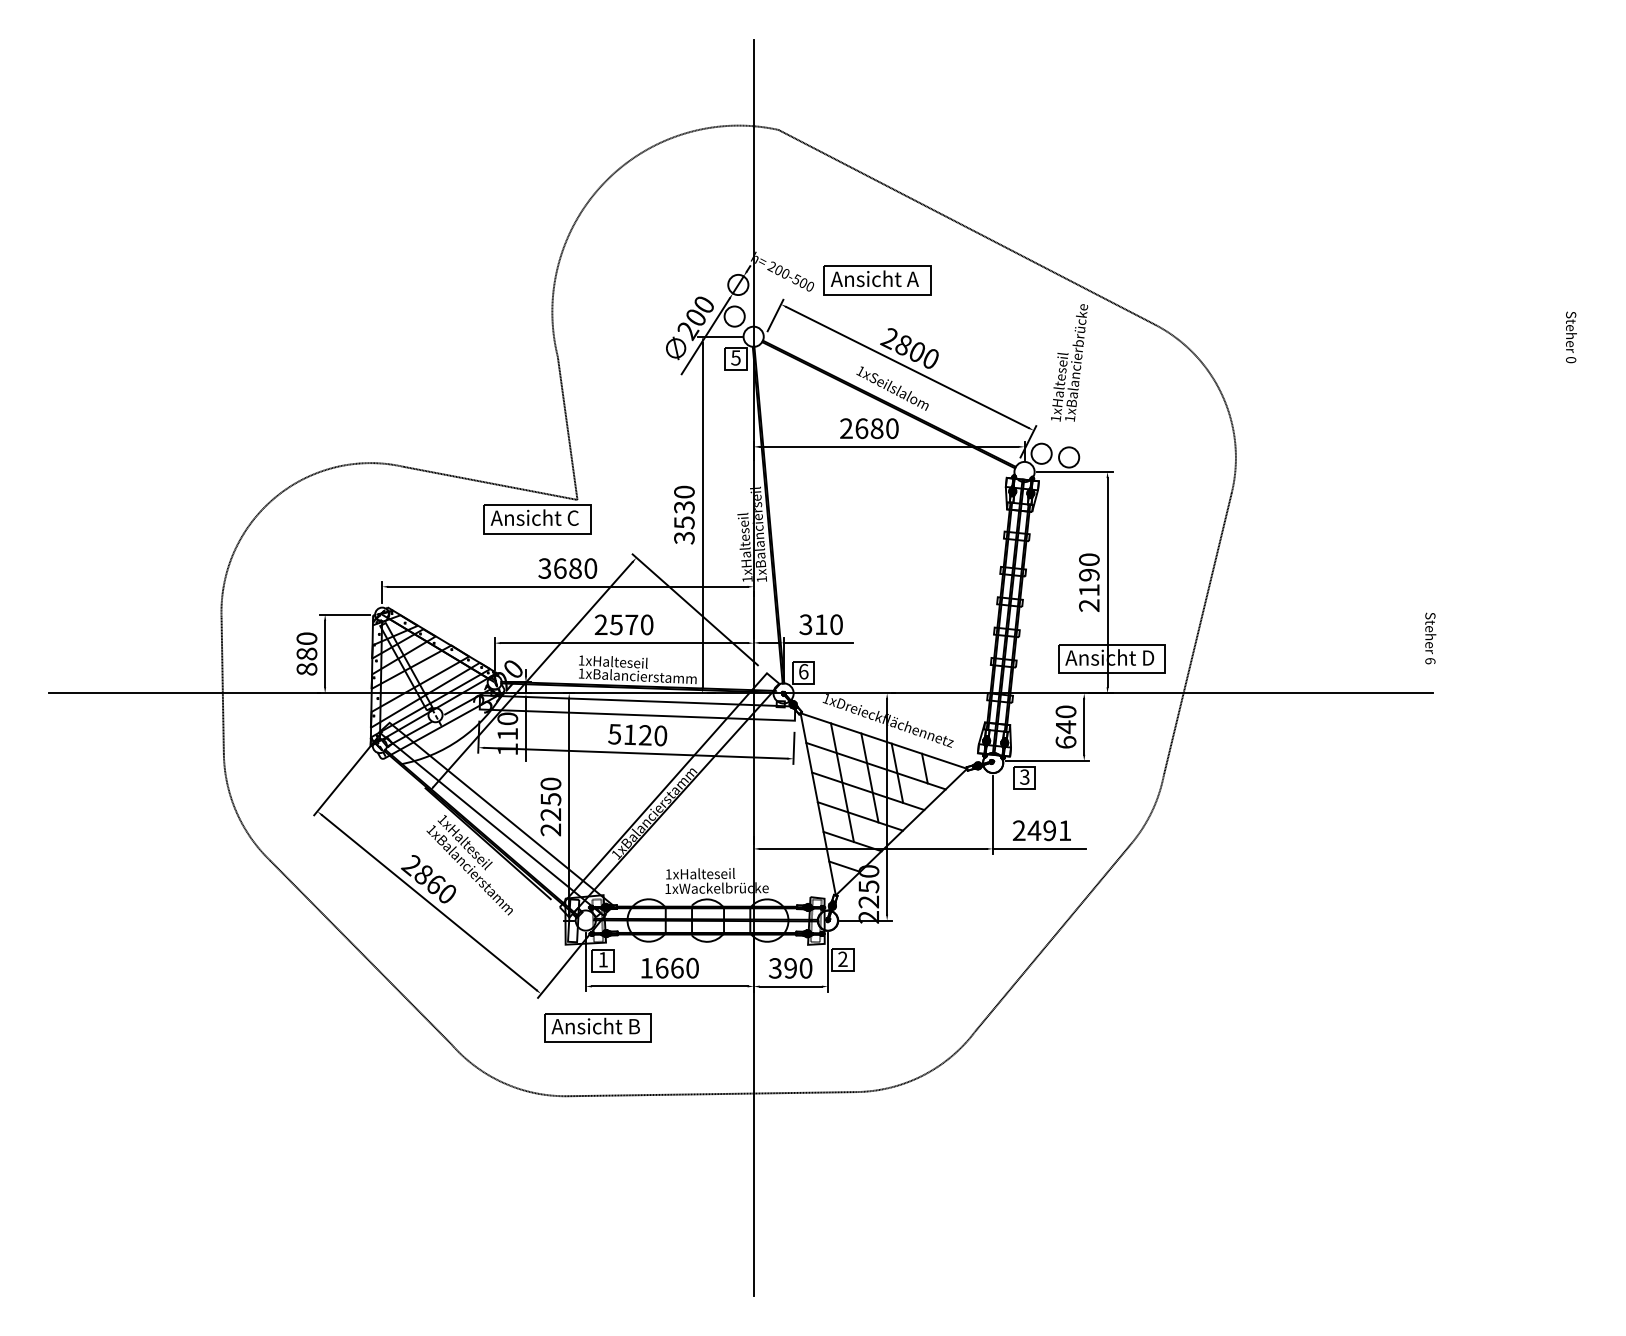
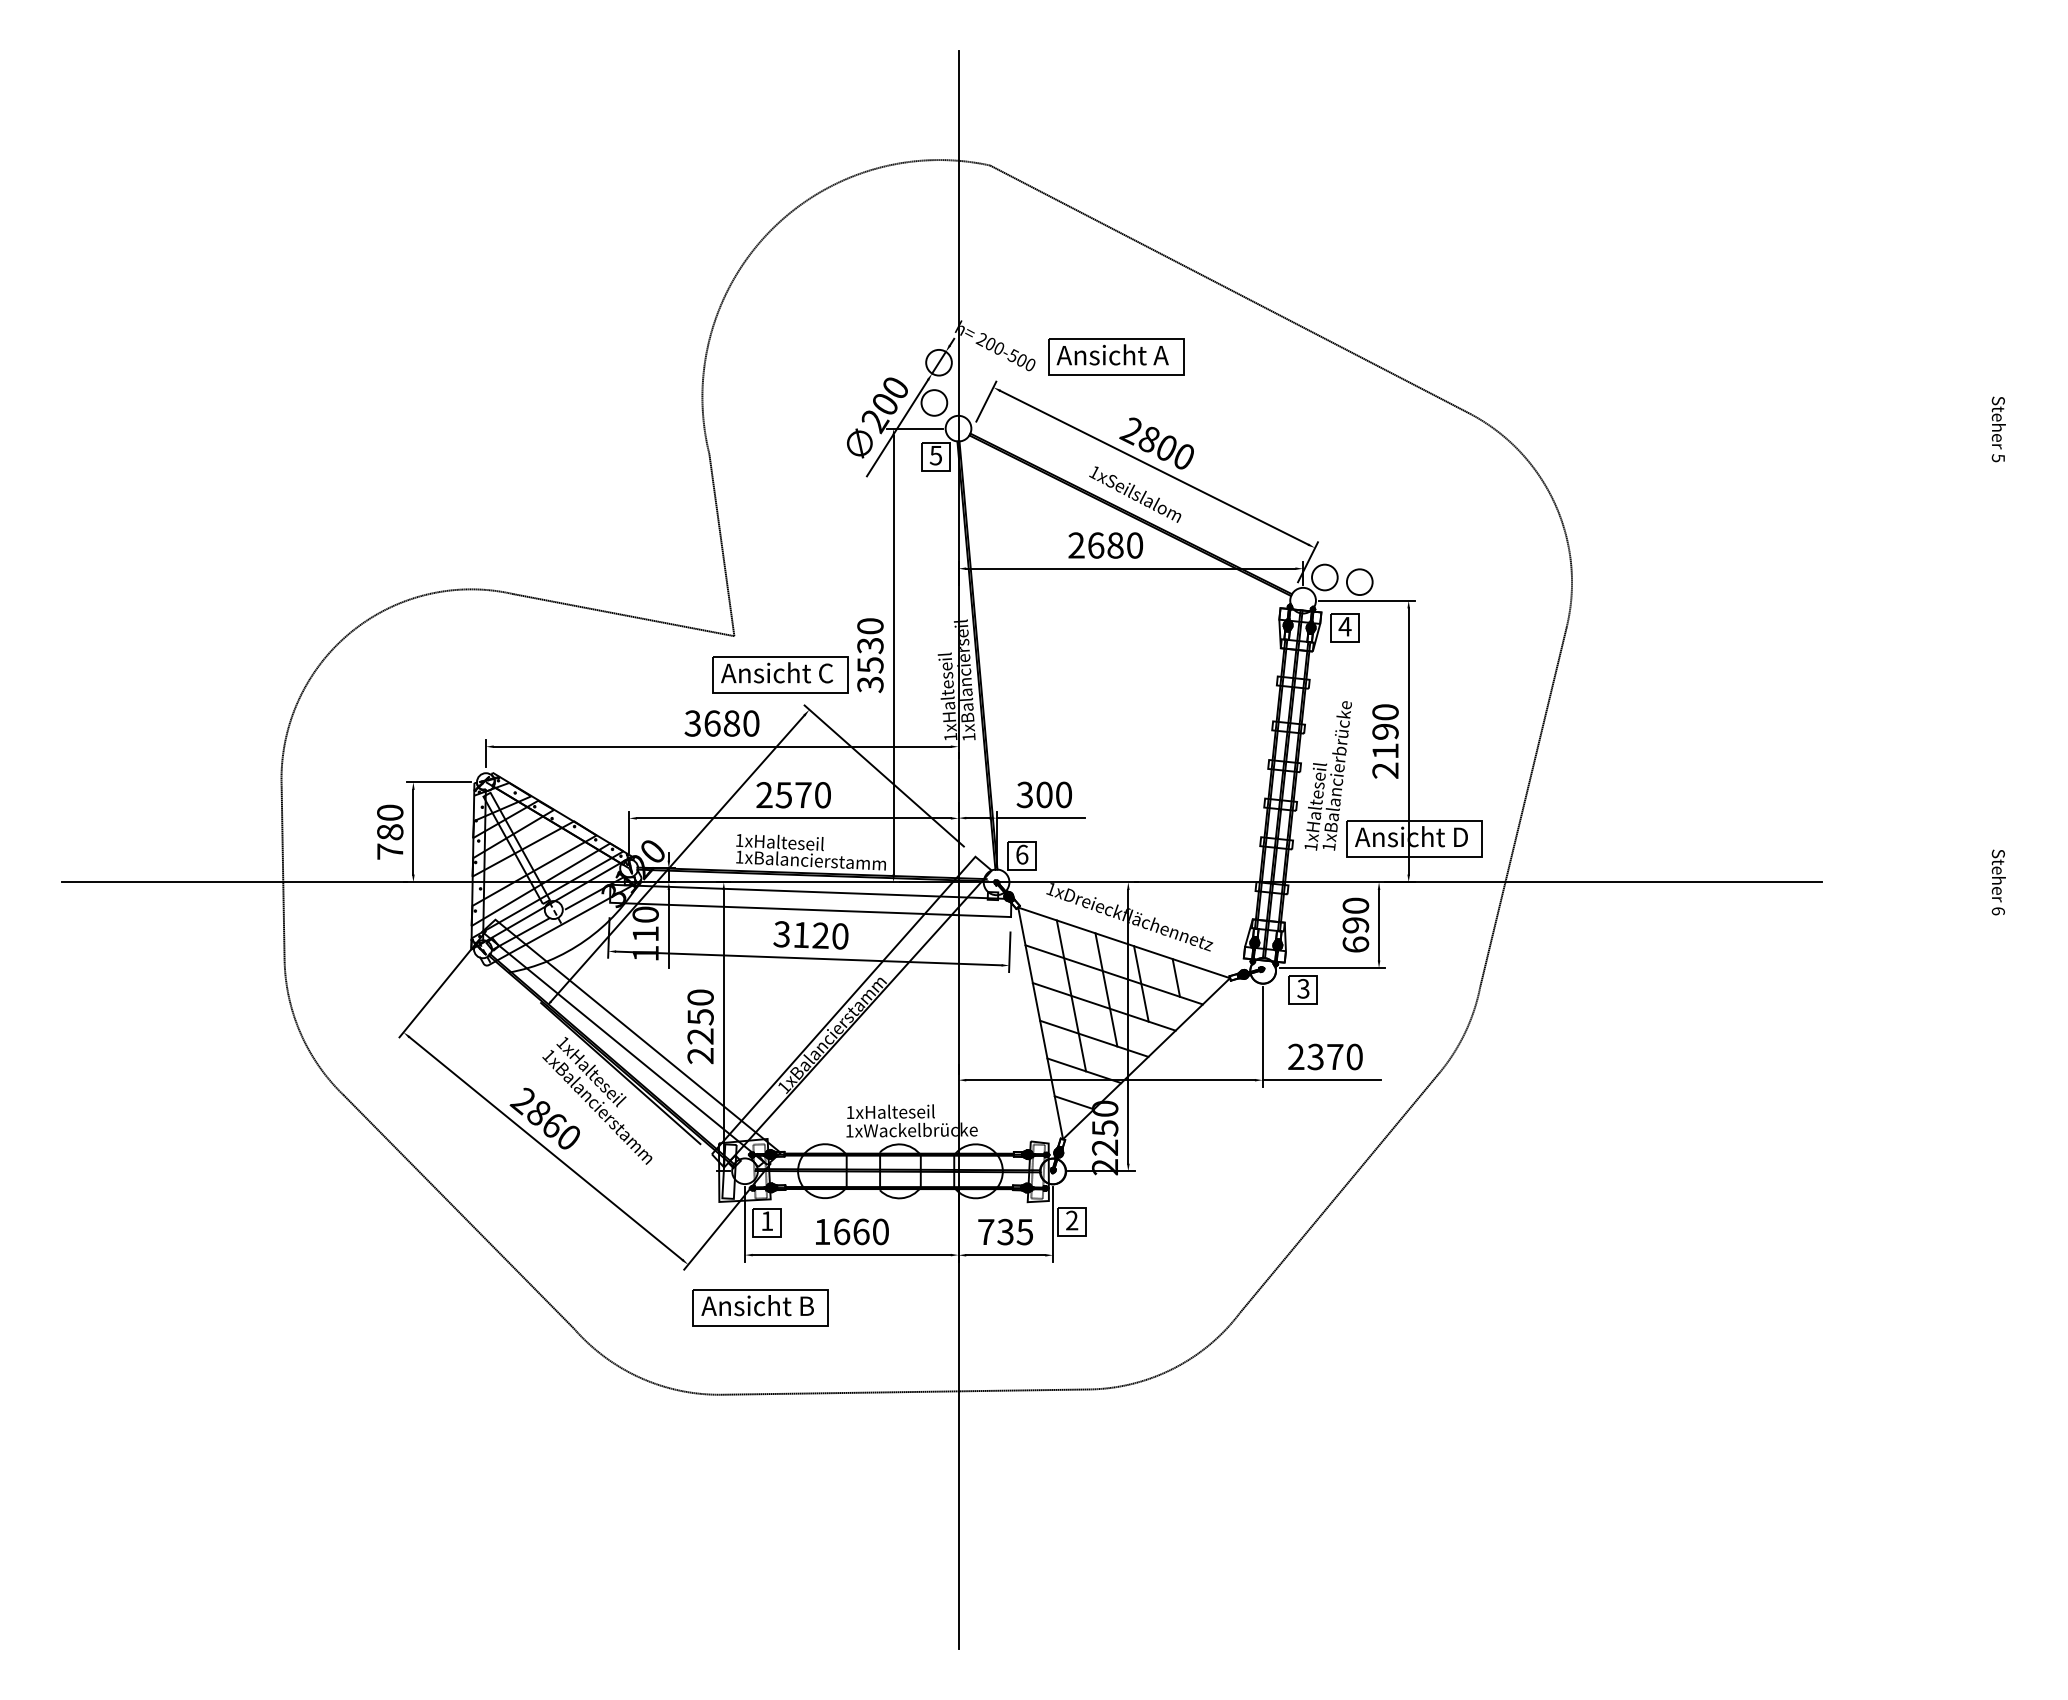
text: (1571, 360) -> (1998, 458), 0 -> 5
text: (1068, 362) -> (1327, 775), moved
part: (1057, 493) -> (1344, 627), added
part: (537, 519) -> (780, 674), moved
text: (821, 624) -> (1044, 794), 310 -> 300
text: (1430, 638) -> (1998, 882), moved
text: (307, 669) -> (390, 851), 880 -> 780
text: (1065, 727) -> (1355, 925), 640 -> 690
text: (614, 734) -> (781, 934), 5120 -> 3120
text: (1049, 830) -> (1334, 1056), 2491 -> 2370
text: (790, 967) -> (1005, 1231), 390 -> 735

